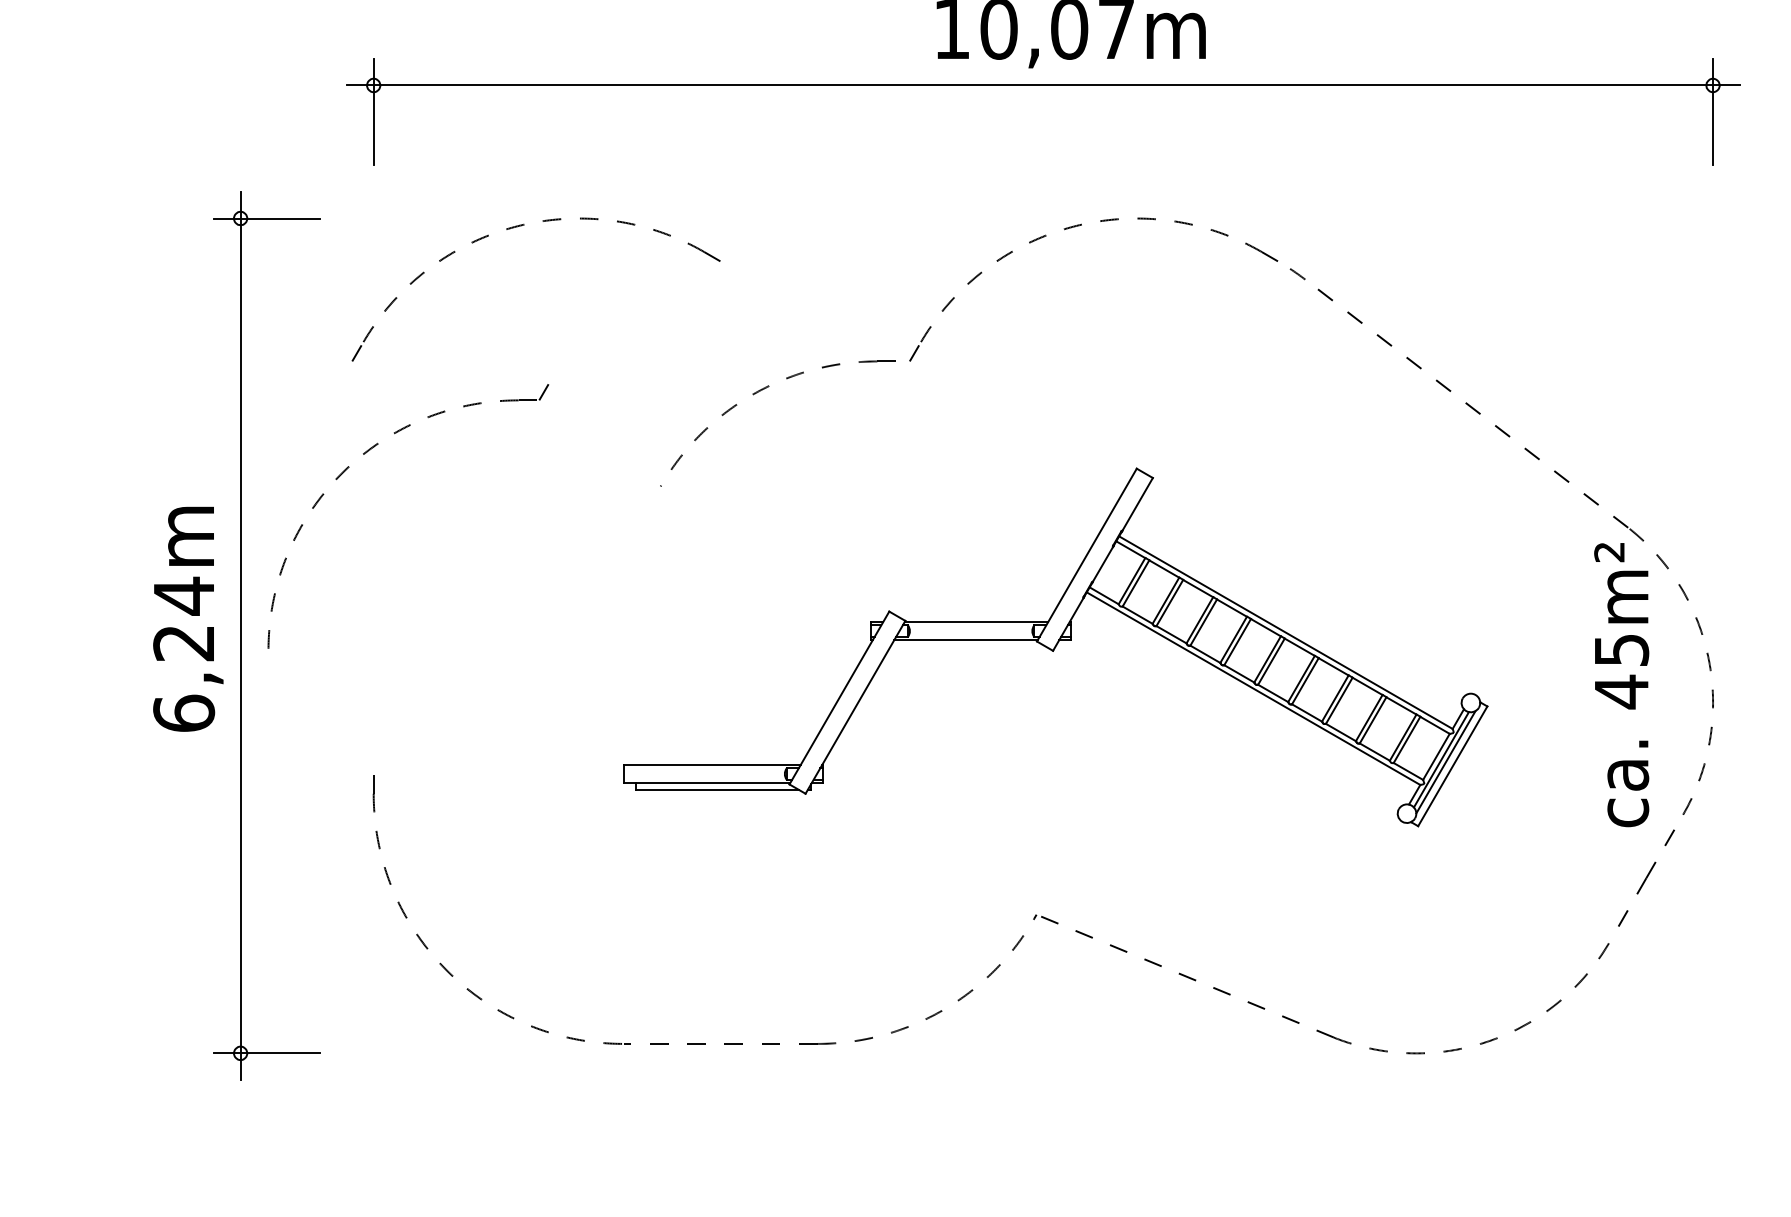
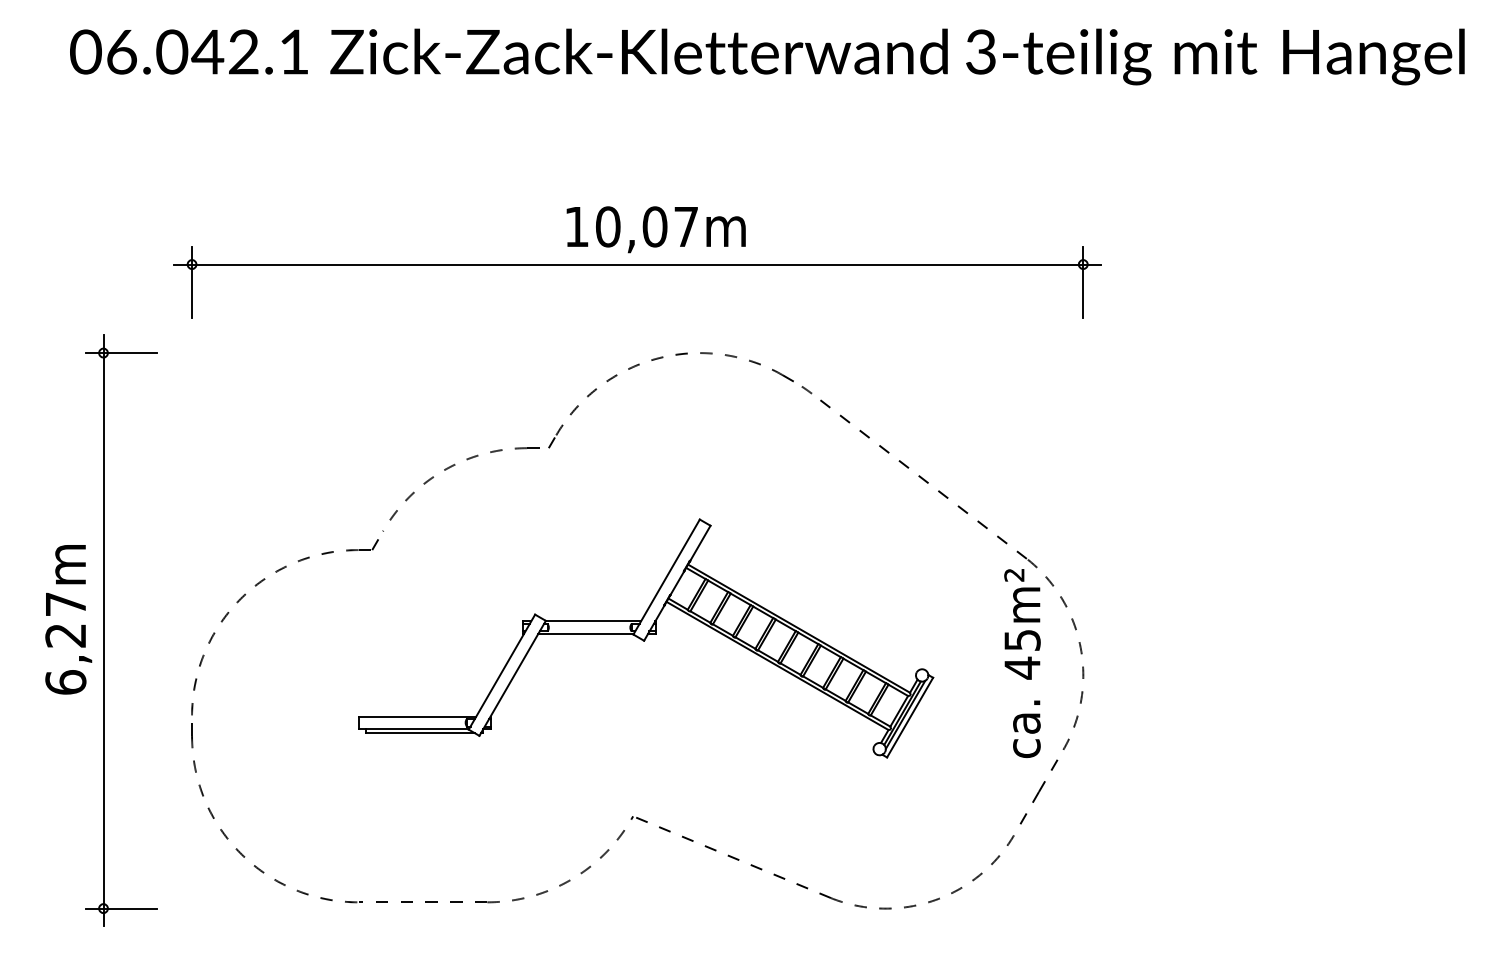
part: (517, 228) -> (287, 359), removed
part: (365, 455) -> (256, 586), moved
text: (183, 596) -> (65, 604), 6,24m -> 6,27m

